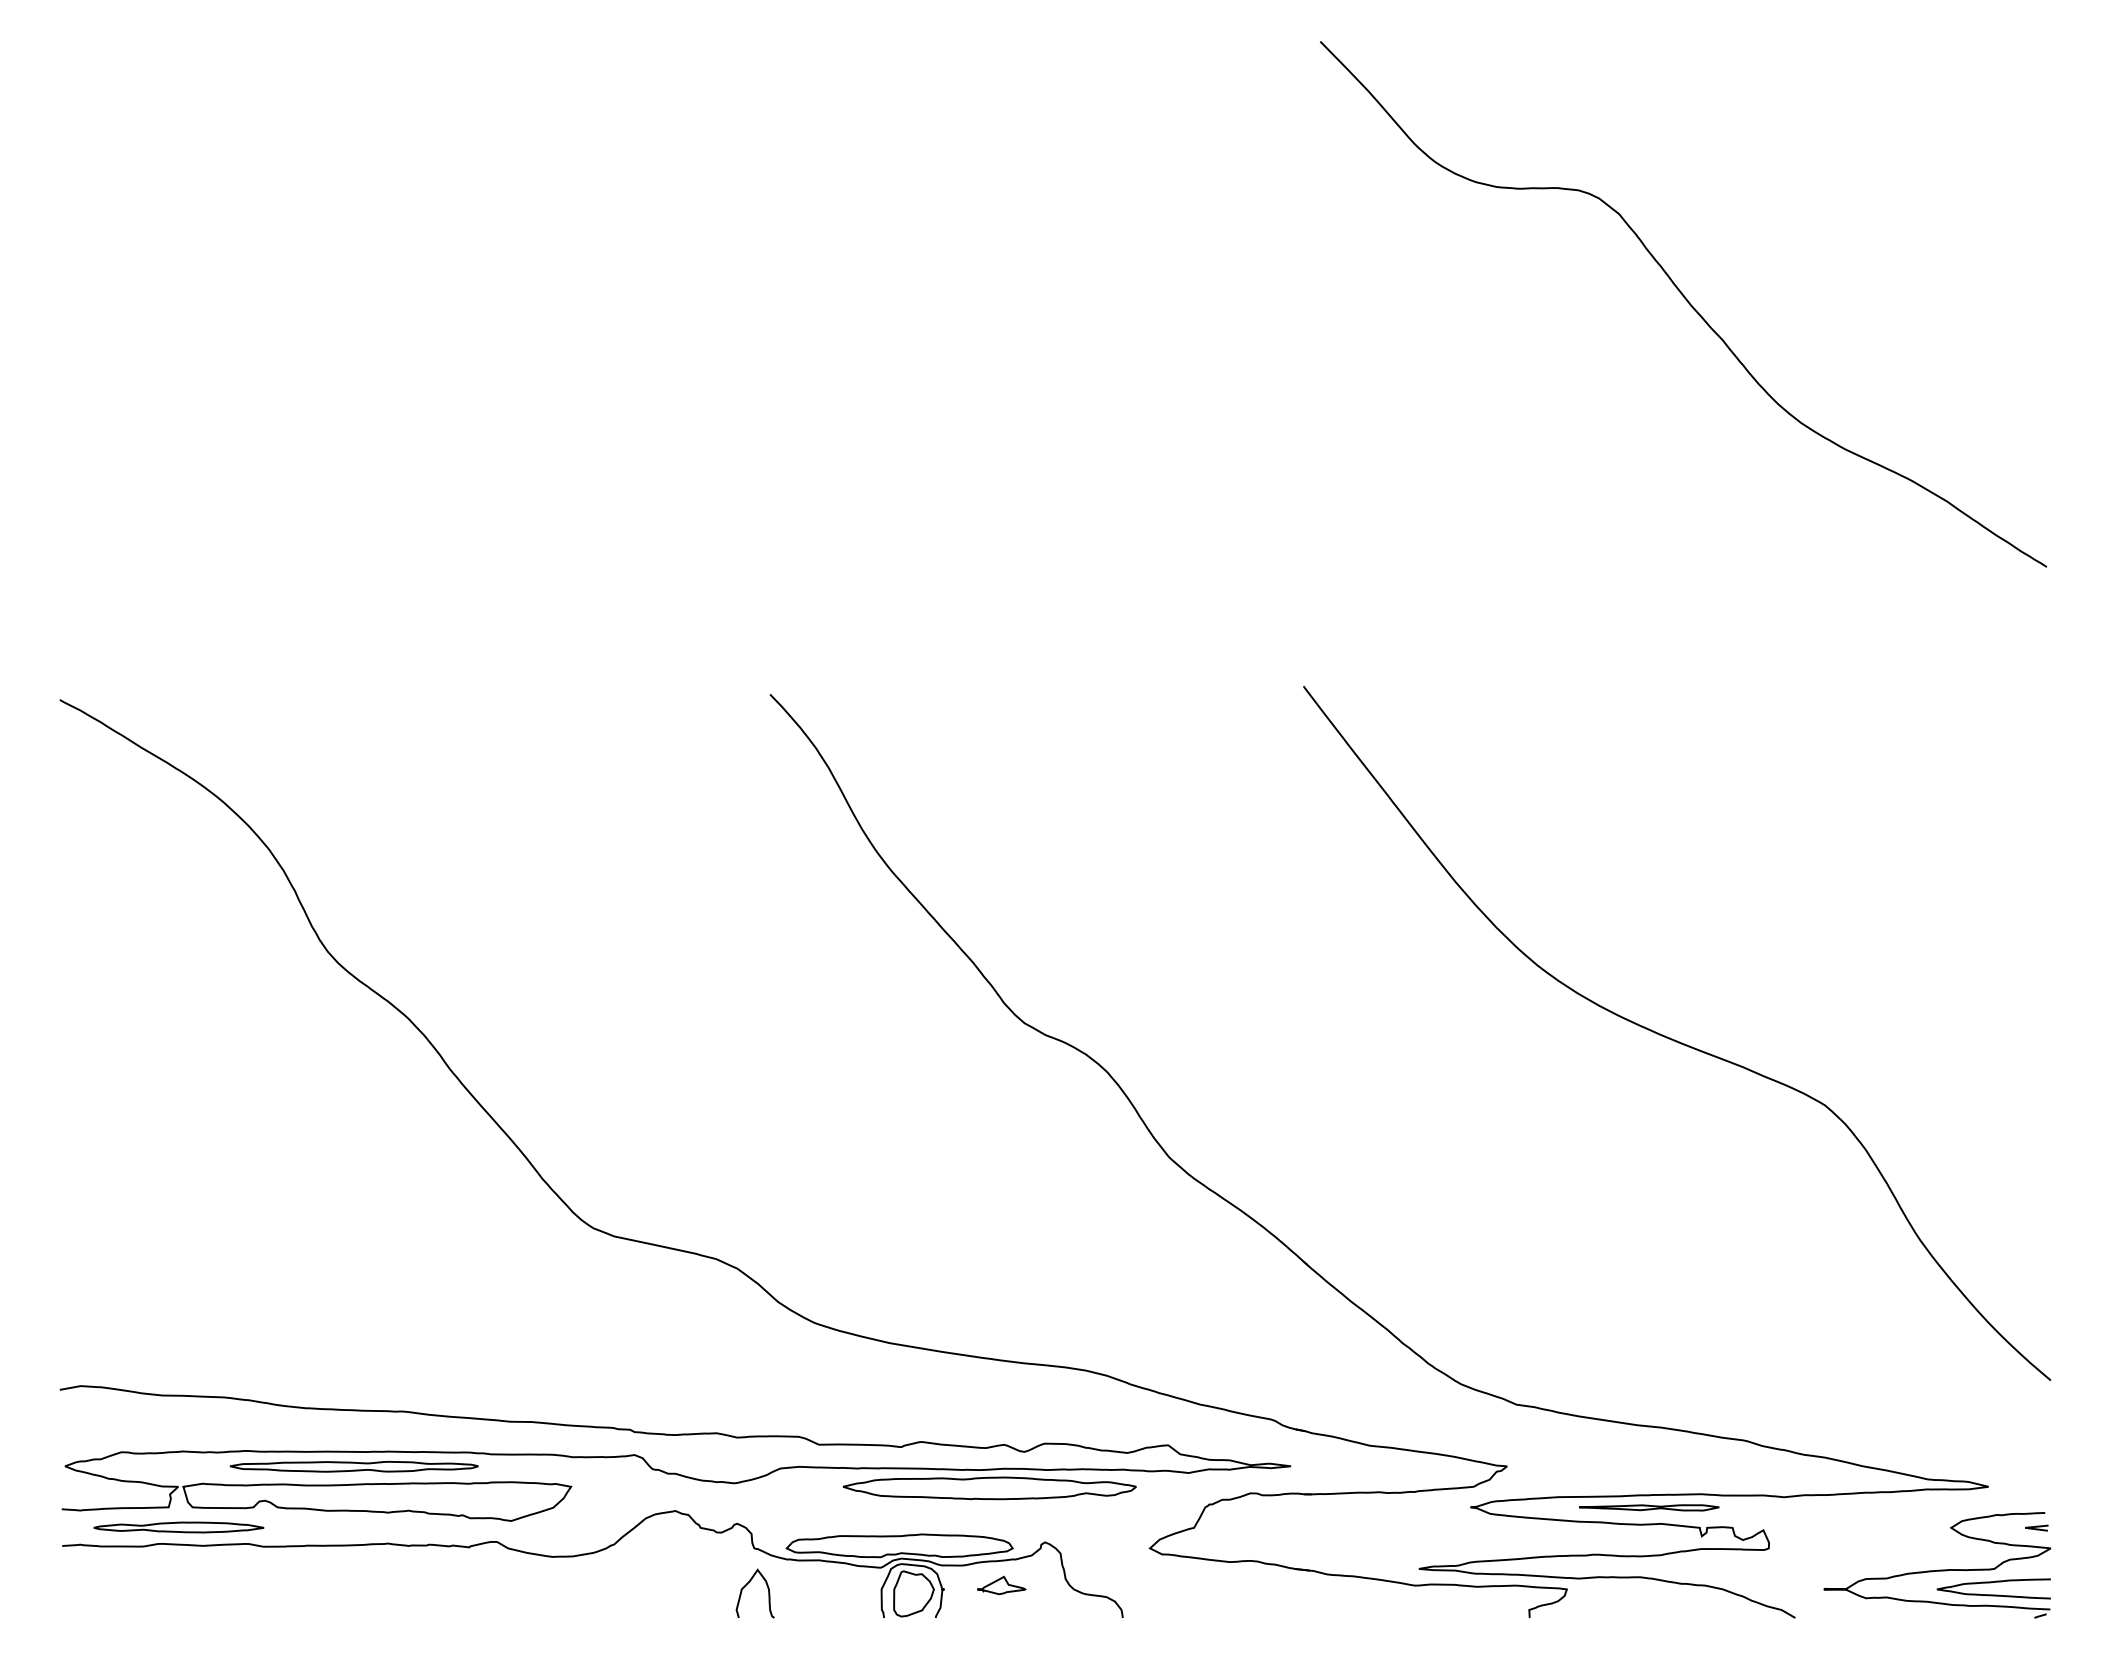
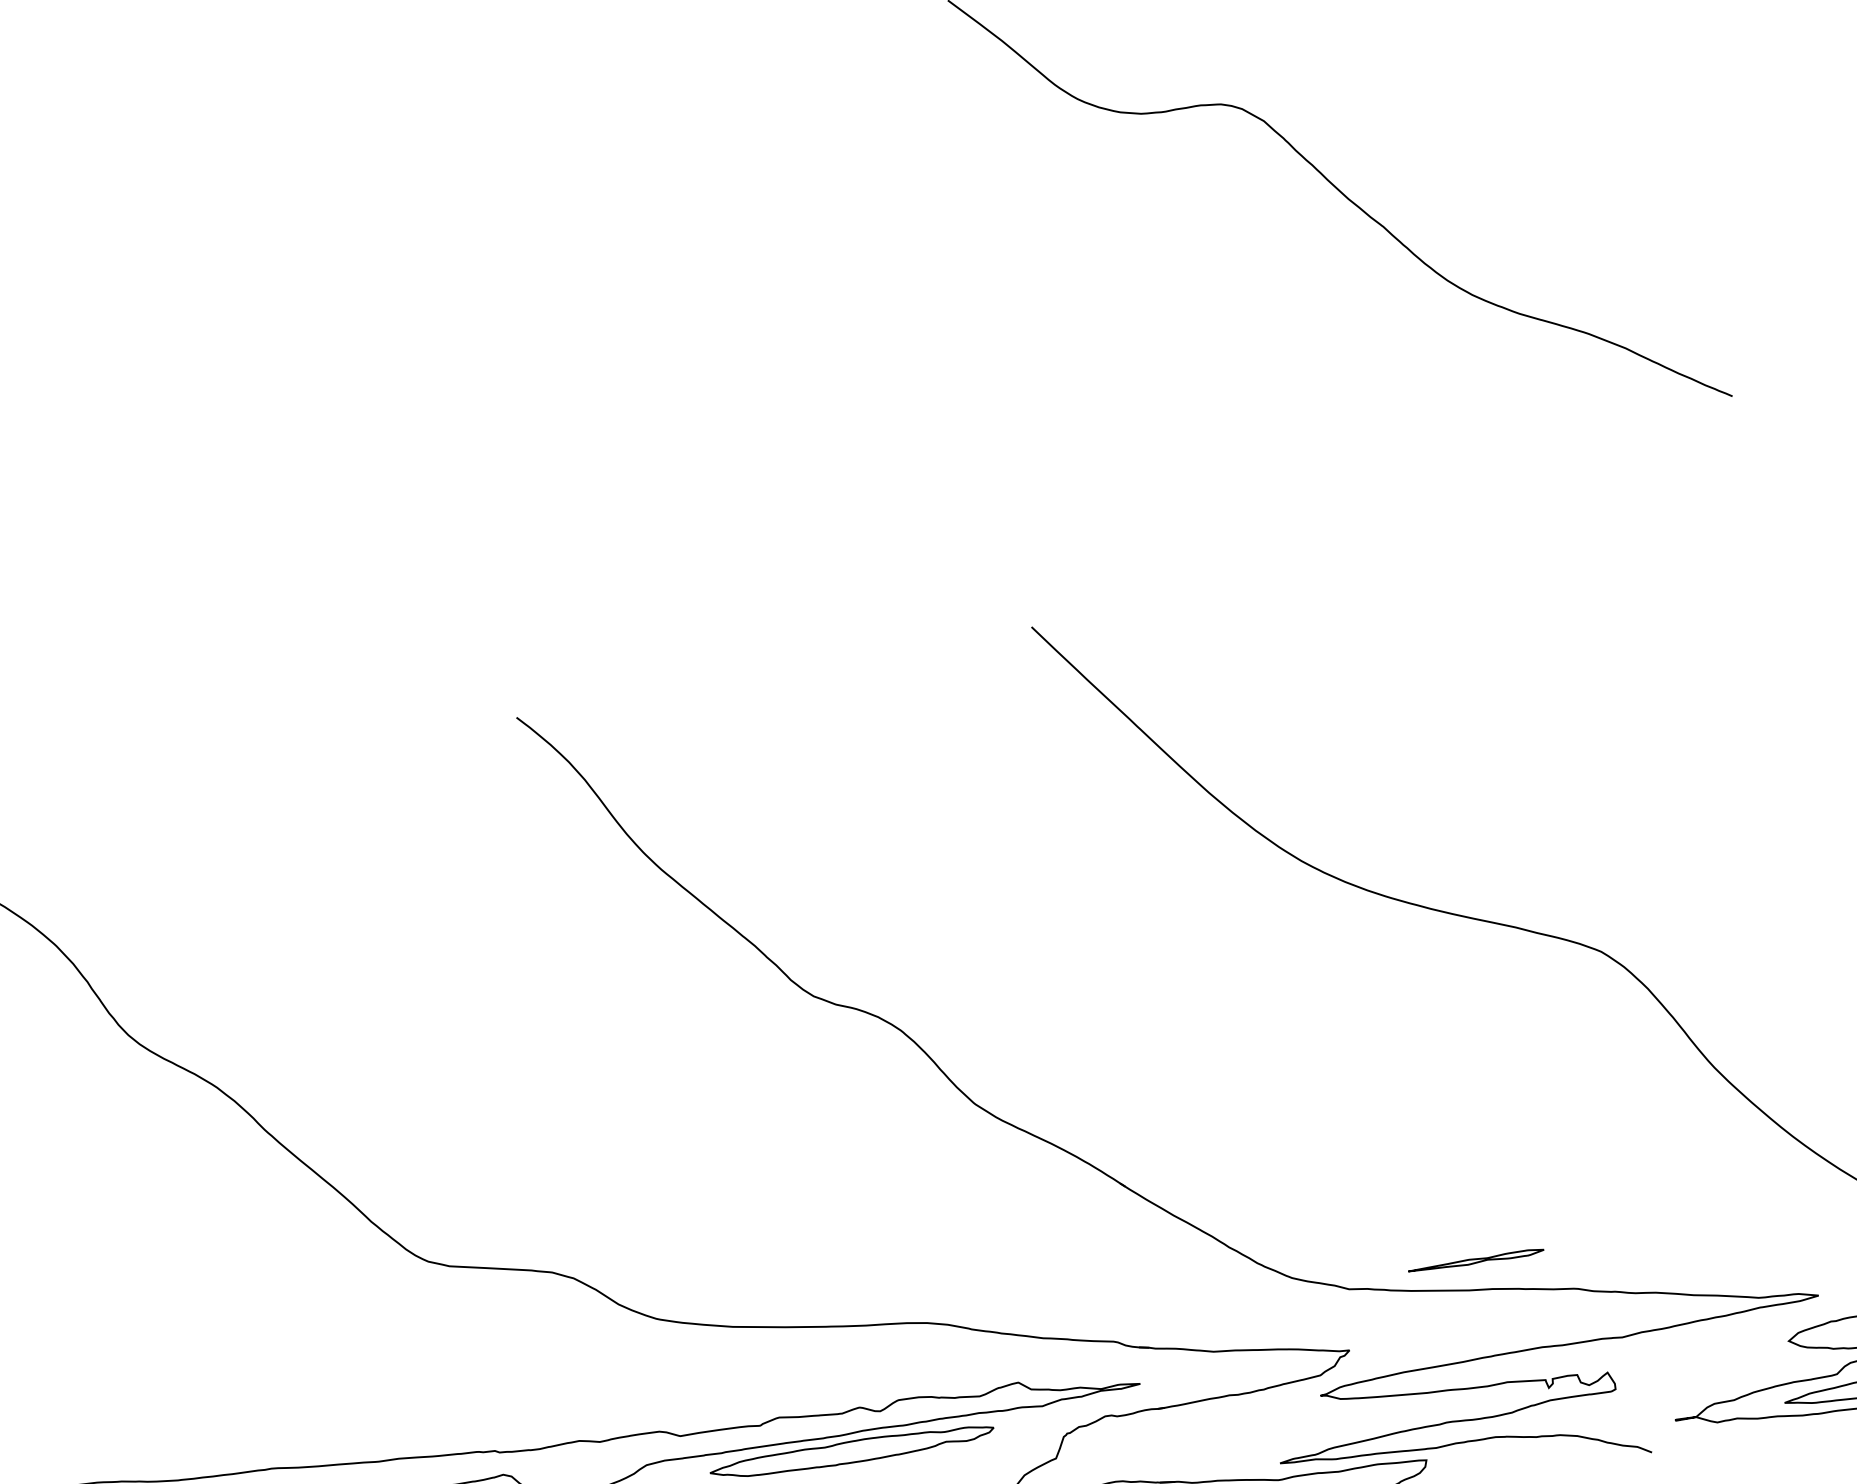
part: (1649, 1507) -> (1476, 1260), moved

